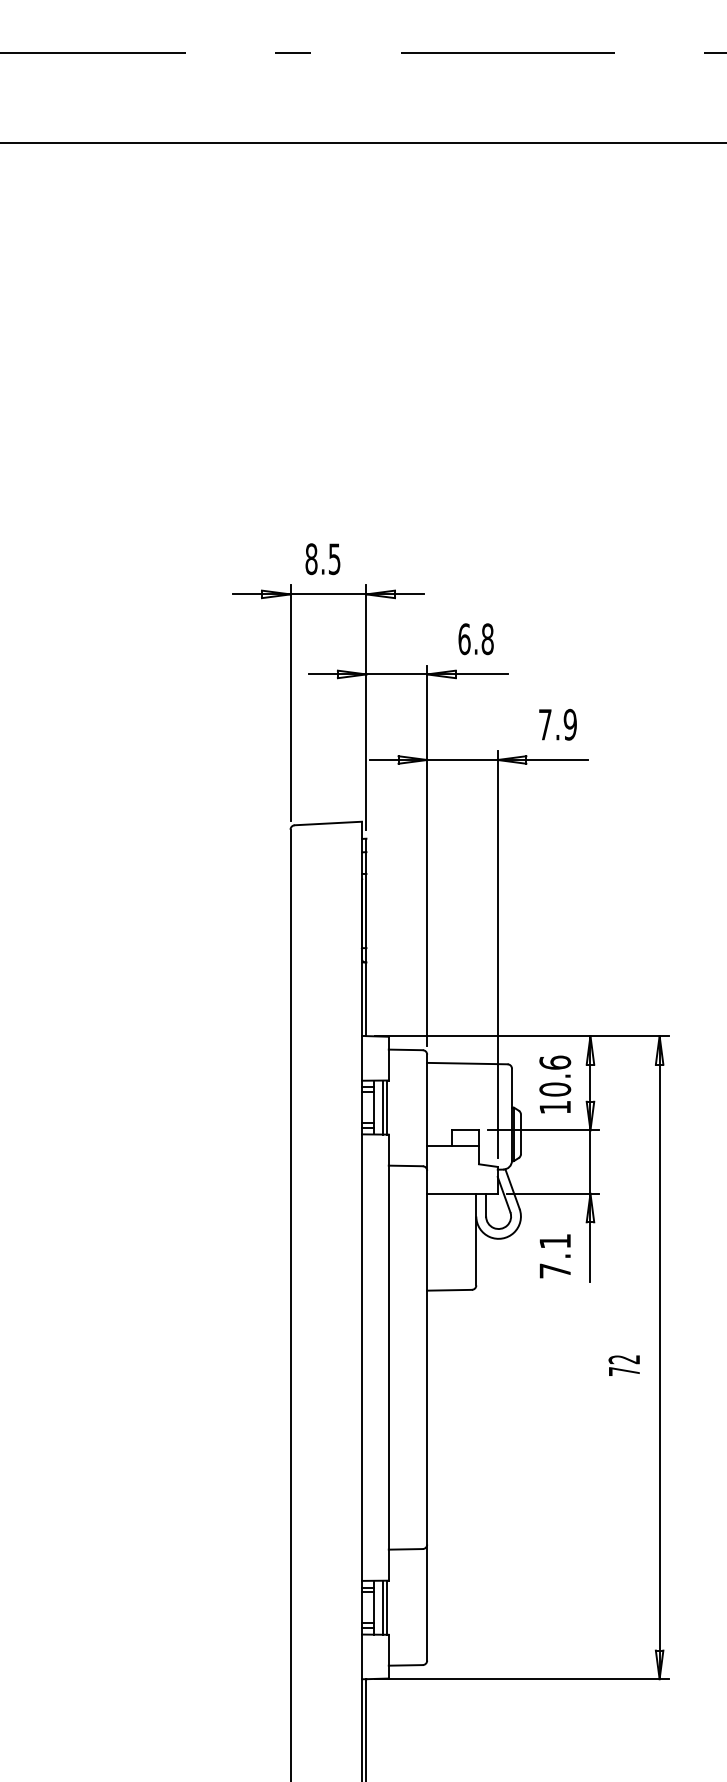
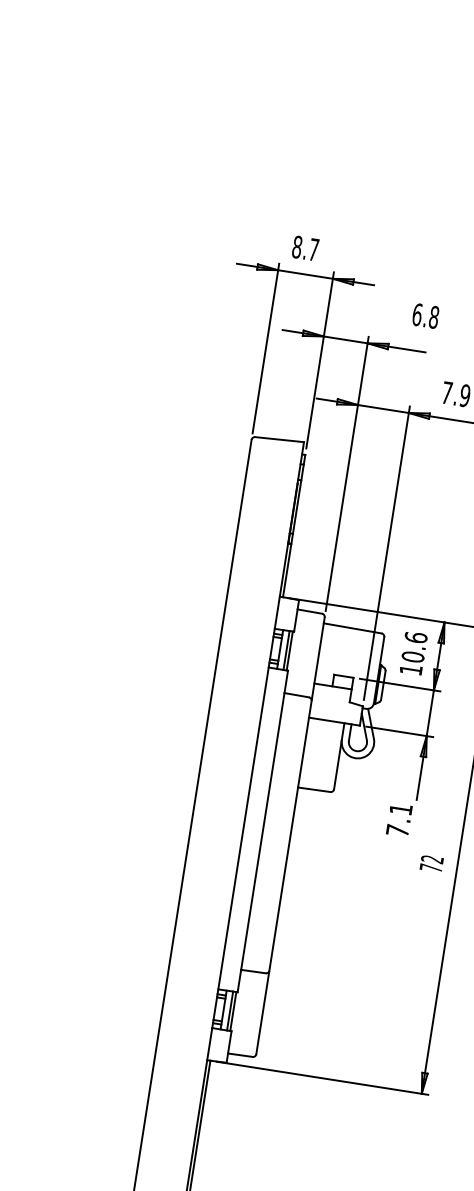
text: (334, 559) -> (313, 250), 8.5 -> 8.7
text: (475, 639) -> (425, 316), moved
text: (554, 1256) -> (398, 820), moved

